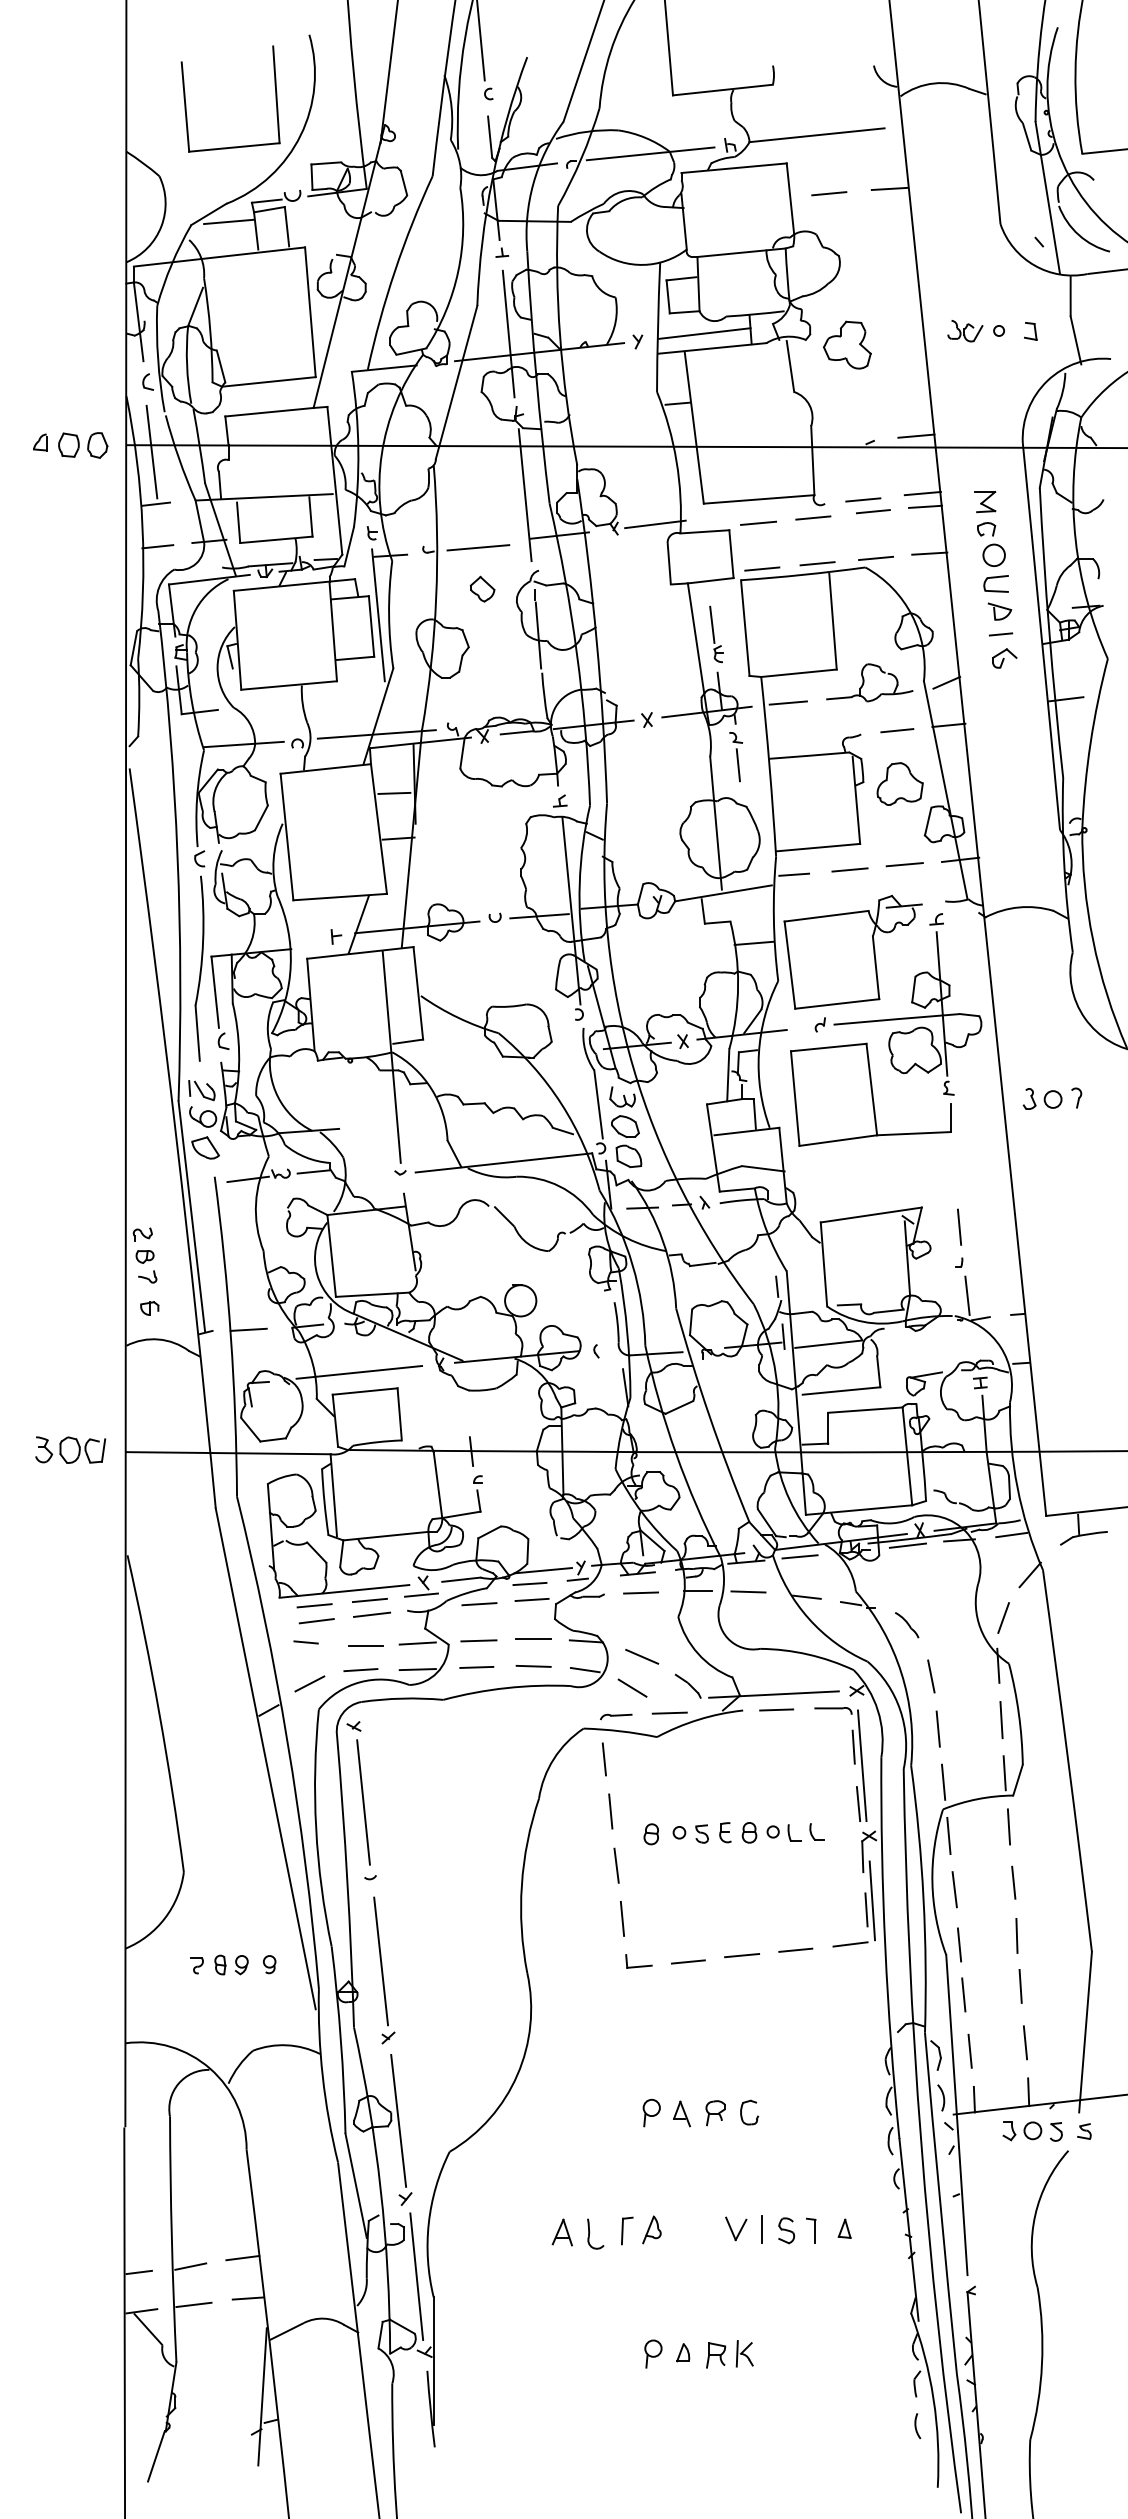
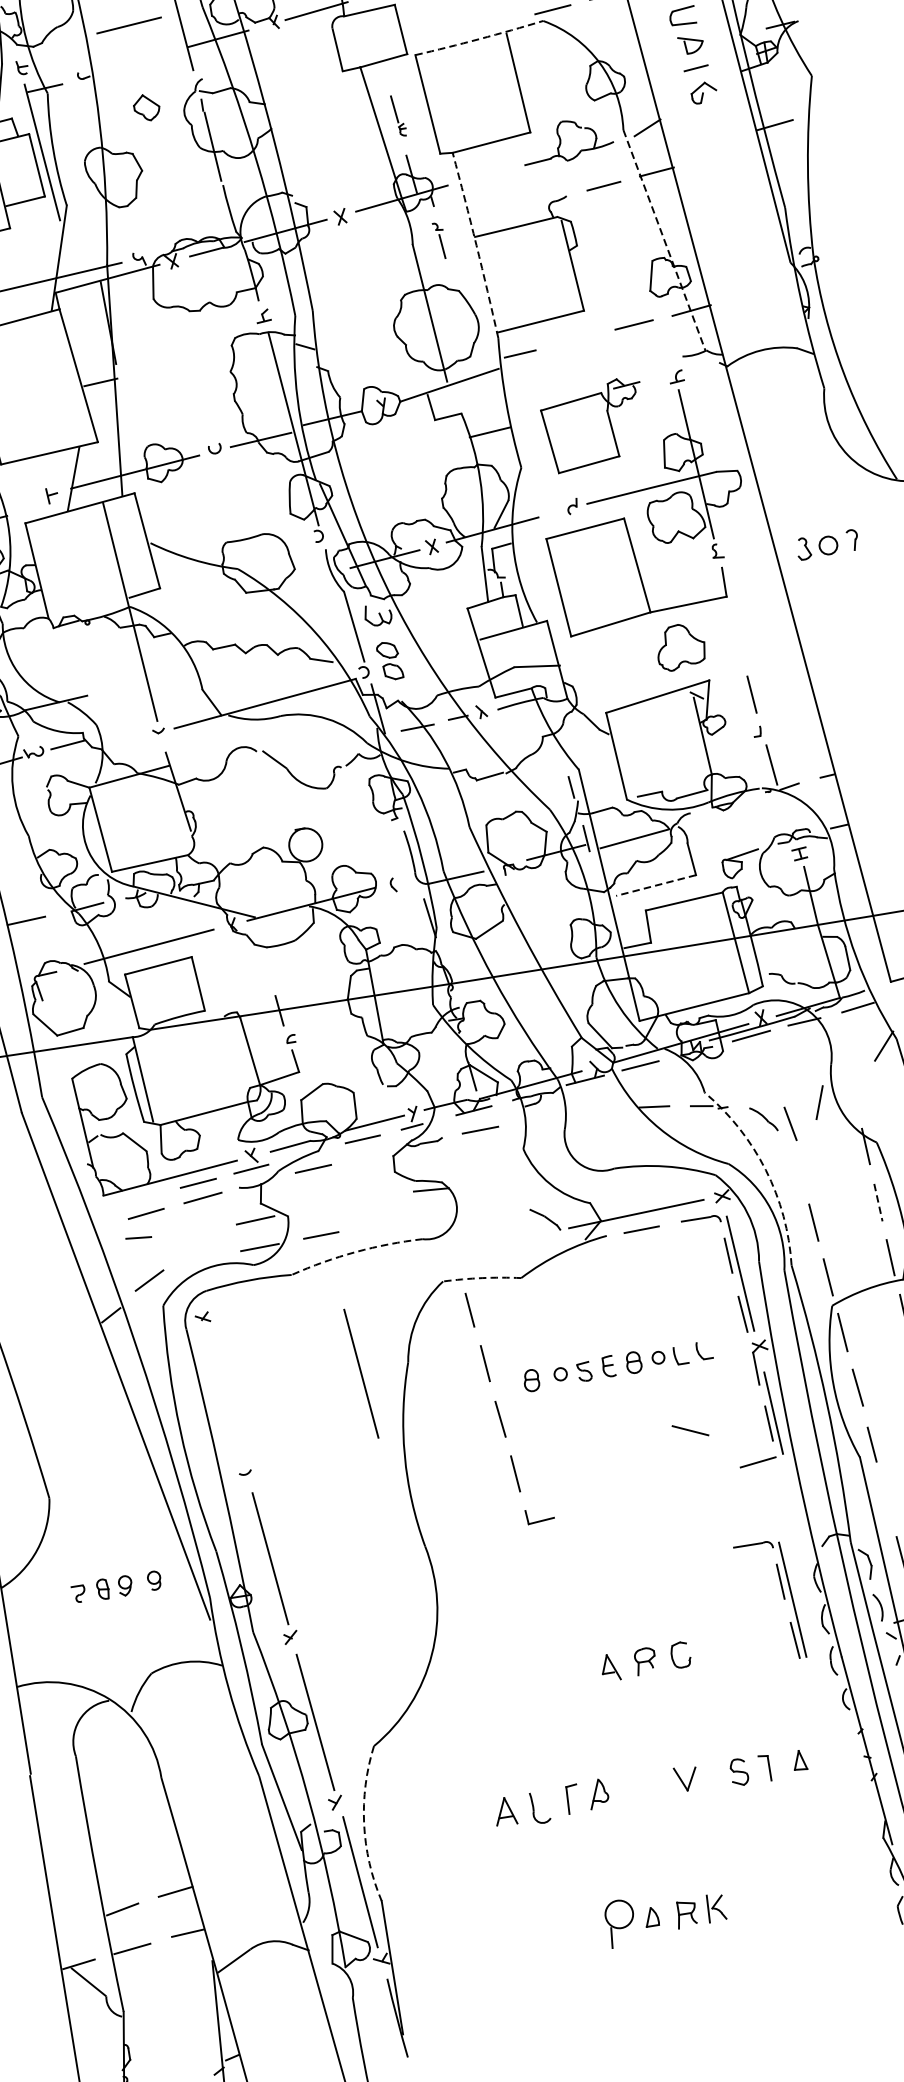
line: (478, 547) -> (129, 25), moved
line: (817, 563) -> (492, 24), removed
line: (762, 568) -> (435, 39), removed
arc: (803, 574) -> (479, 38), solid -> dashed
part: (716, 634) -> (398, 115), size x0.7
line: (787, 702) -> (484, 175), removed
part: (735, 757) -> (439, 241), size x0.7
arc: (769, 766) -> (476, 245), solid -> dashed
part: (899, 783) -> (679, 646), moved
line: (945, 790) -> (664, 240), solid -> dashed
line: (394, 792) -> (88, 334), removed
line: (849, 869) -> (577, 339), removed
part: (852, 951) -> (594, 424), size x0.7
part: (626, 1141) -> (389, 660), size x0.7
line: (841, 1391) -> (656, 886), solid -> dashed
line: (697, 1591) -> (539, 1119), removed
line: (748, 1591) -> (592, 1110), removed
line: (531, 1599) -> (367, 1155), removed
line: (314, 1605) -> (141, 1197), removed
line: (1003, 1617) -> (819, 1102), moved
line: (533, 1638) -> (375, 1195), removed
line: (478, 1640) -> (318, 1207), removed
line: (365, 1645) -> (201, 1231), removed
line: (642, 1656) -> (690, 1430), moved
line: (533, 1665) -> (380, 1223), removed
line: (584, 1669) -> (434, 1219), removed
line: (360, 1670) -> (200, 1258), removed
arc: (901, 1672) -> (765, 1169), solid -> dashed
line: (931, 1676) -> (790, 1123), moved
line: (632, 1687) -> (487, 1230), removed
arc: (506, 1688) -> (355, 1252), solid -> dashed
line: (669, 1712) -> (530, 1250), removed
part: (616, 1716) -> (475, 1263), removed
line: (1001, 1720) -> (878, 1203), solid -> dashed
arc: (620, 1731) -> (482, 1278), solid -> dashed
line: (363, 1802) -> (361, 1373), moved
line: (795, 1949) -> (701, 1476), removed
line: (742, 1955) -> (647, 1492), removed
line: (687, 1961) -> (590, 1507), removed
line: (963, 1994) -> (884, 1495), removed
part: (853, 2075) -> (783, 1598), added
part: (651, 2112) -> (578, 1671), removed
arc: (428, 2223) -> (363, 1824), solid -> dashed
line: (762, 2229) -> (713, 1774), removed
line: (138, 2272) -> (69, 1924), removed
part: (653, 2353) -> (620, 1922), size x1.6

